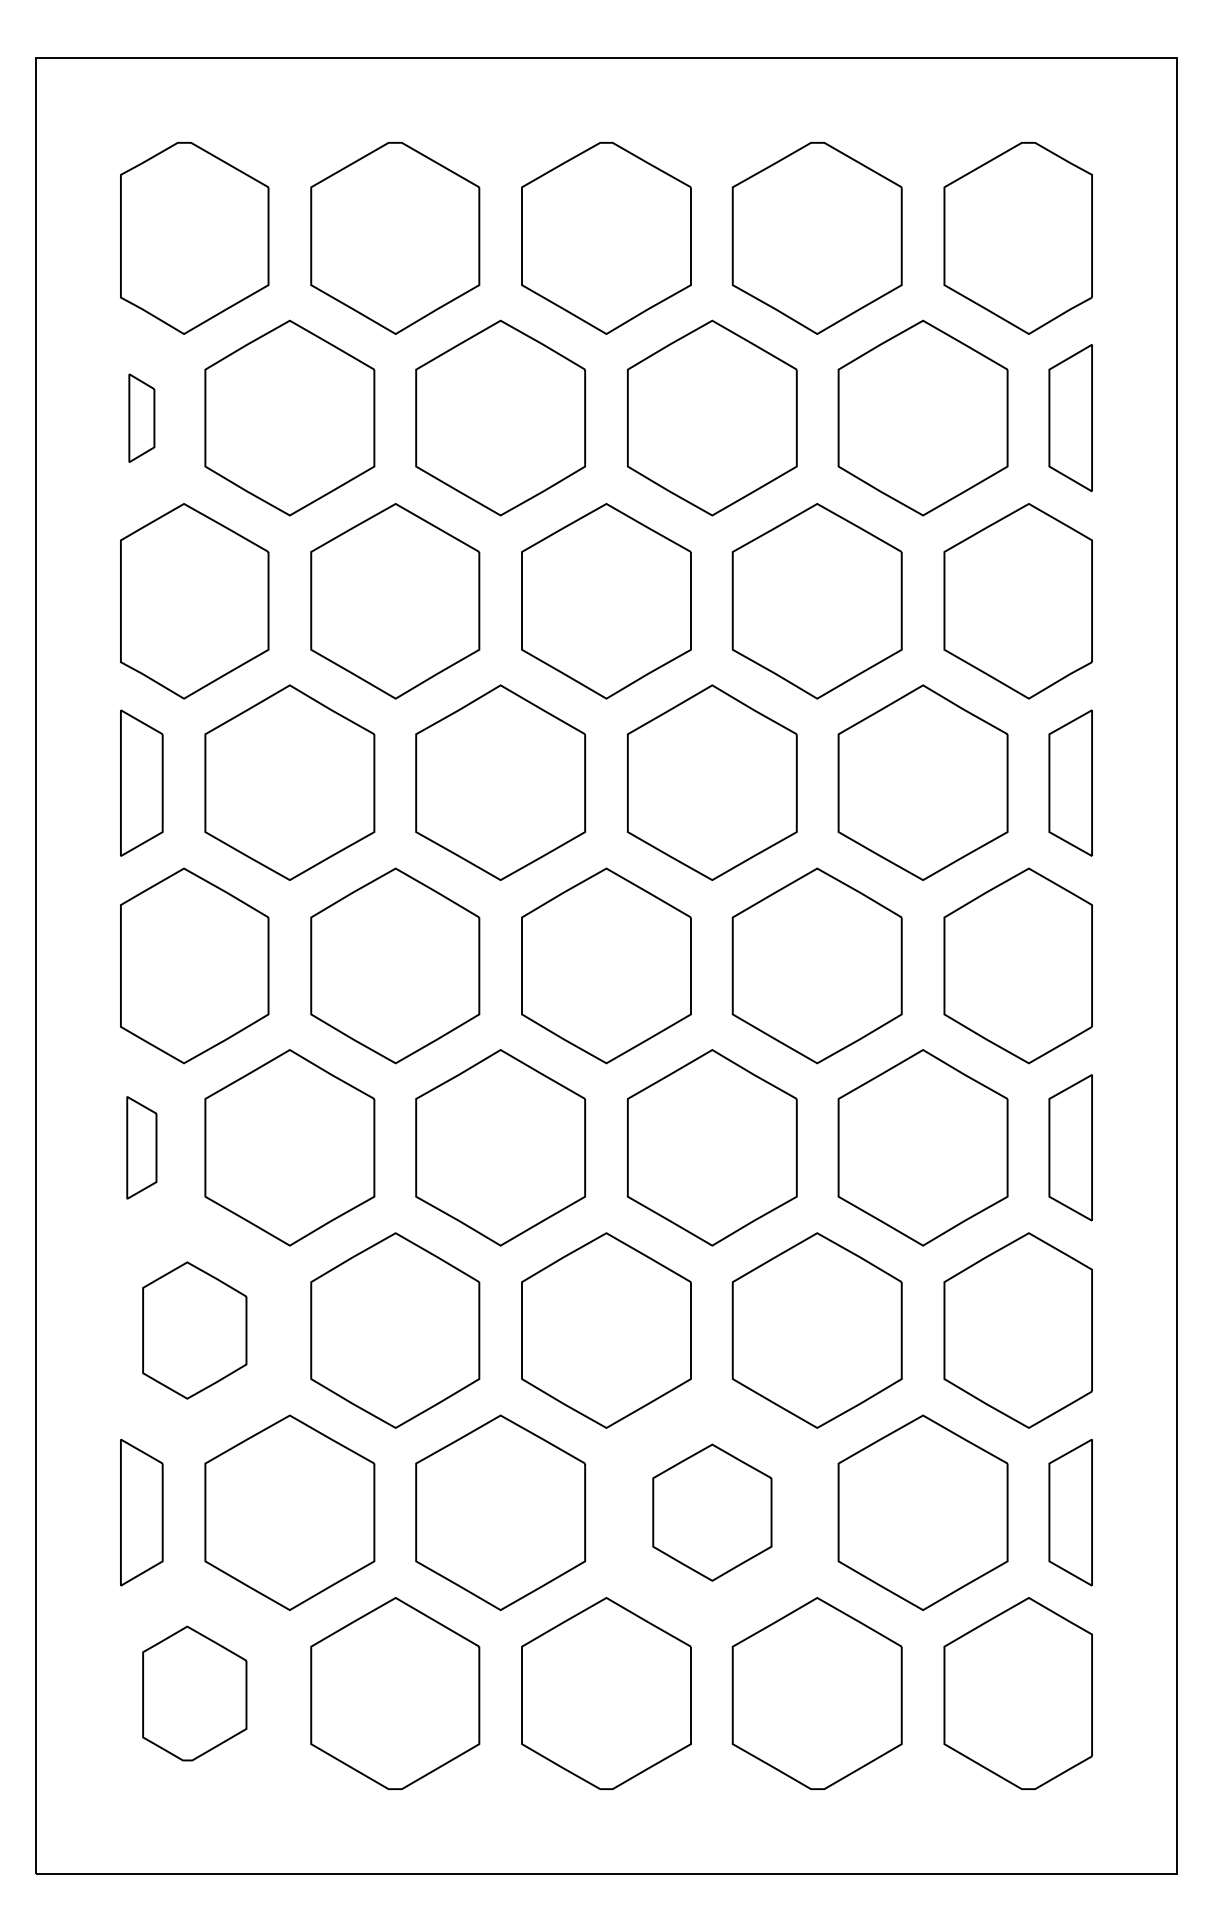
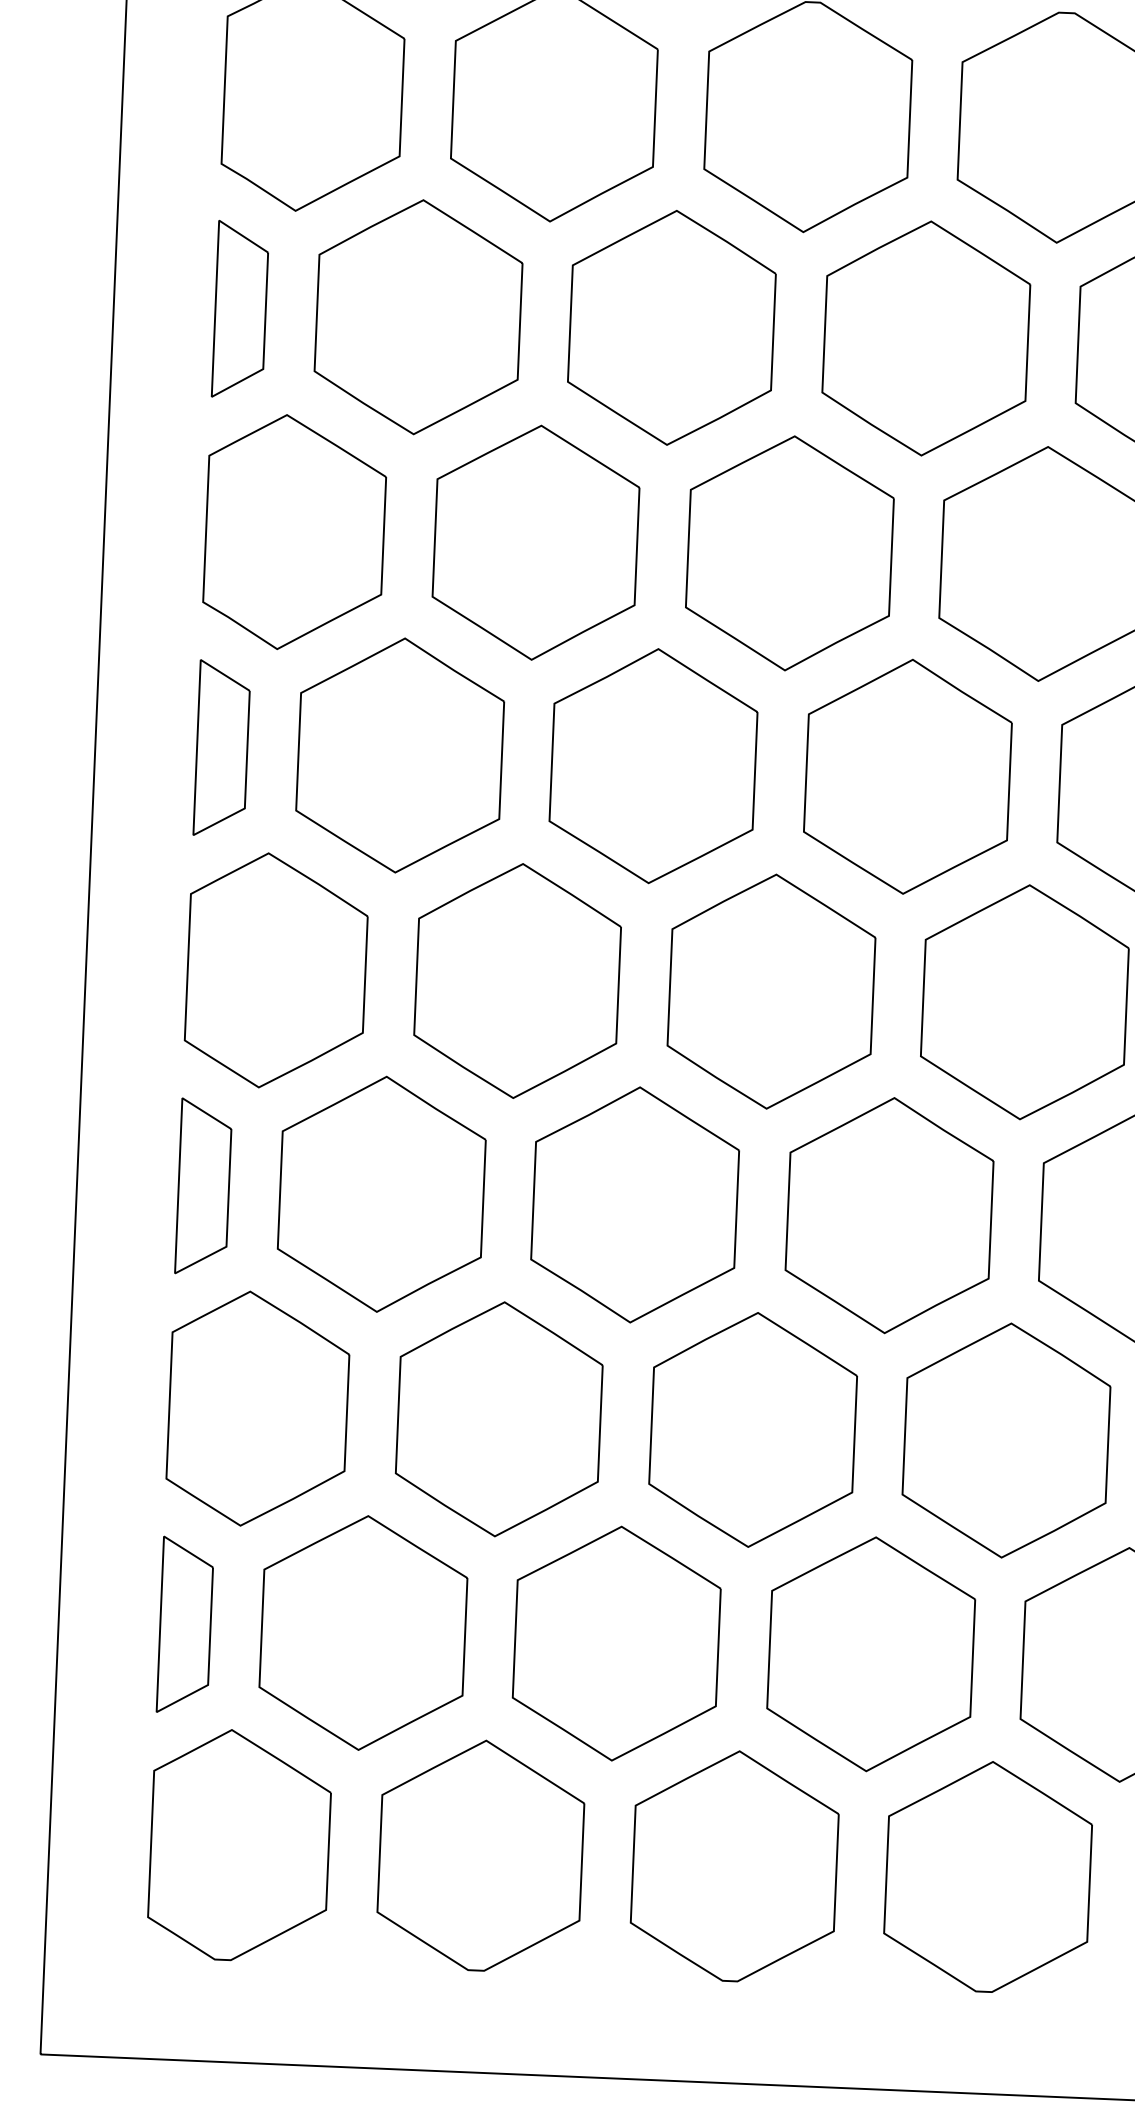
part: (141, 418) -> (240, 310), size x1.67
part: (141, 1147) -> (203, 1186), size x1.43
part: (194, 1330) -> (257, 1409), size x1.43
part: (712, 1512) -> (871, 1653), size x1.43
part: (194, 1693) -> (239, 1845), size x1.43

